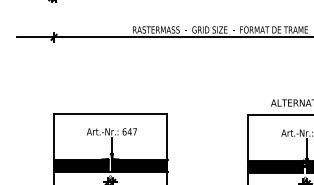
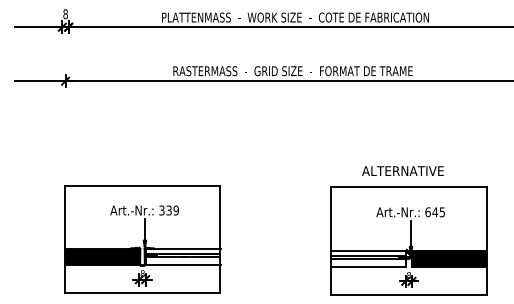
text: (130, 131) -> (169, 210), 647 -> 339
fill: (139, 165) -> (182, 256), removed
fill: (275, 166) -> (368, 258), removed

